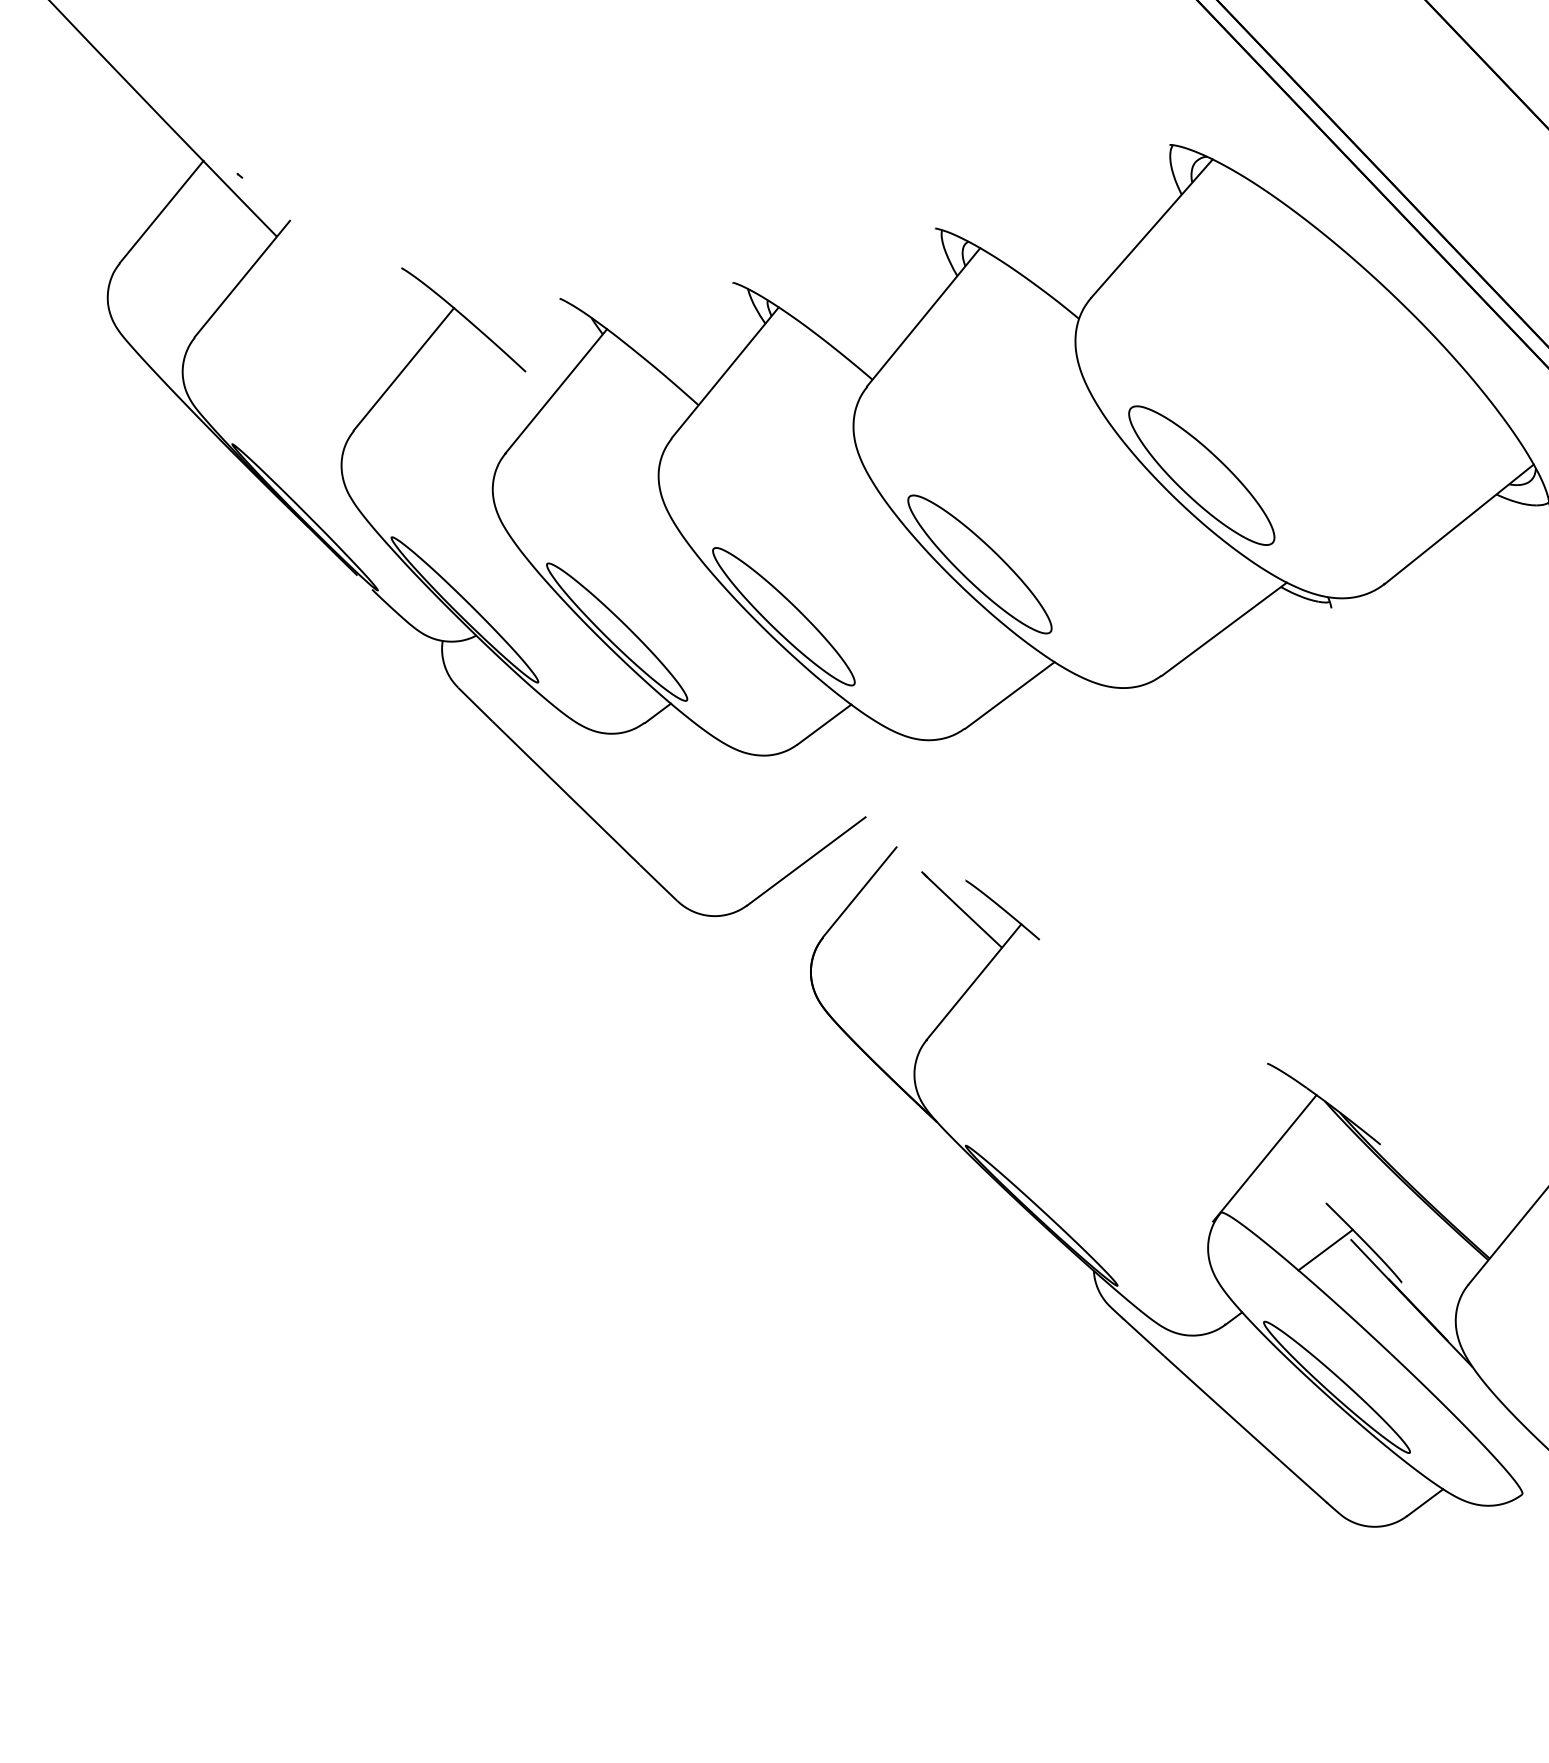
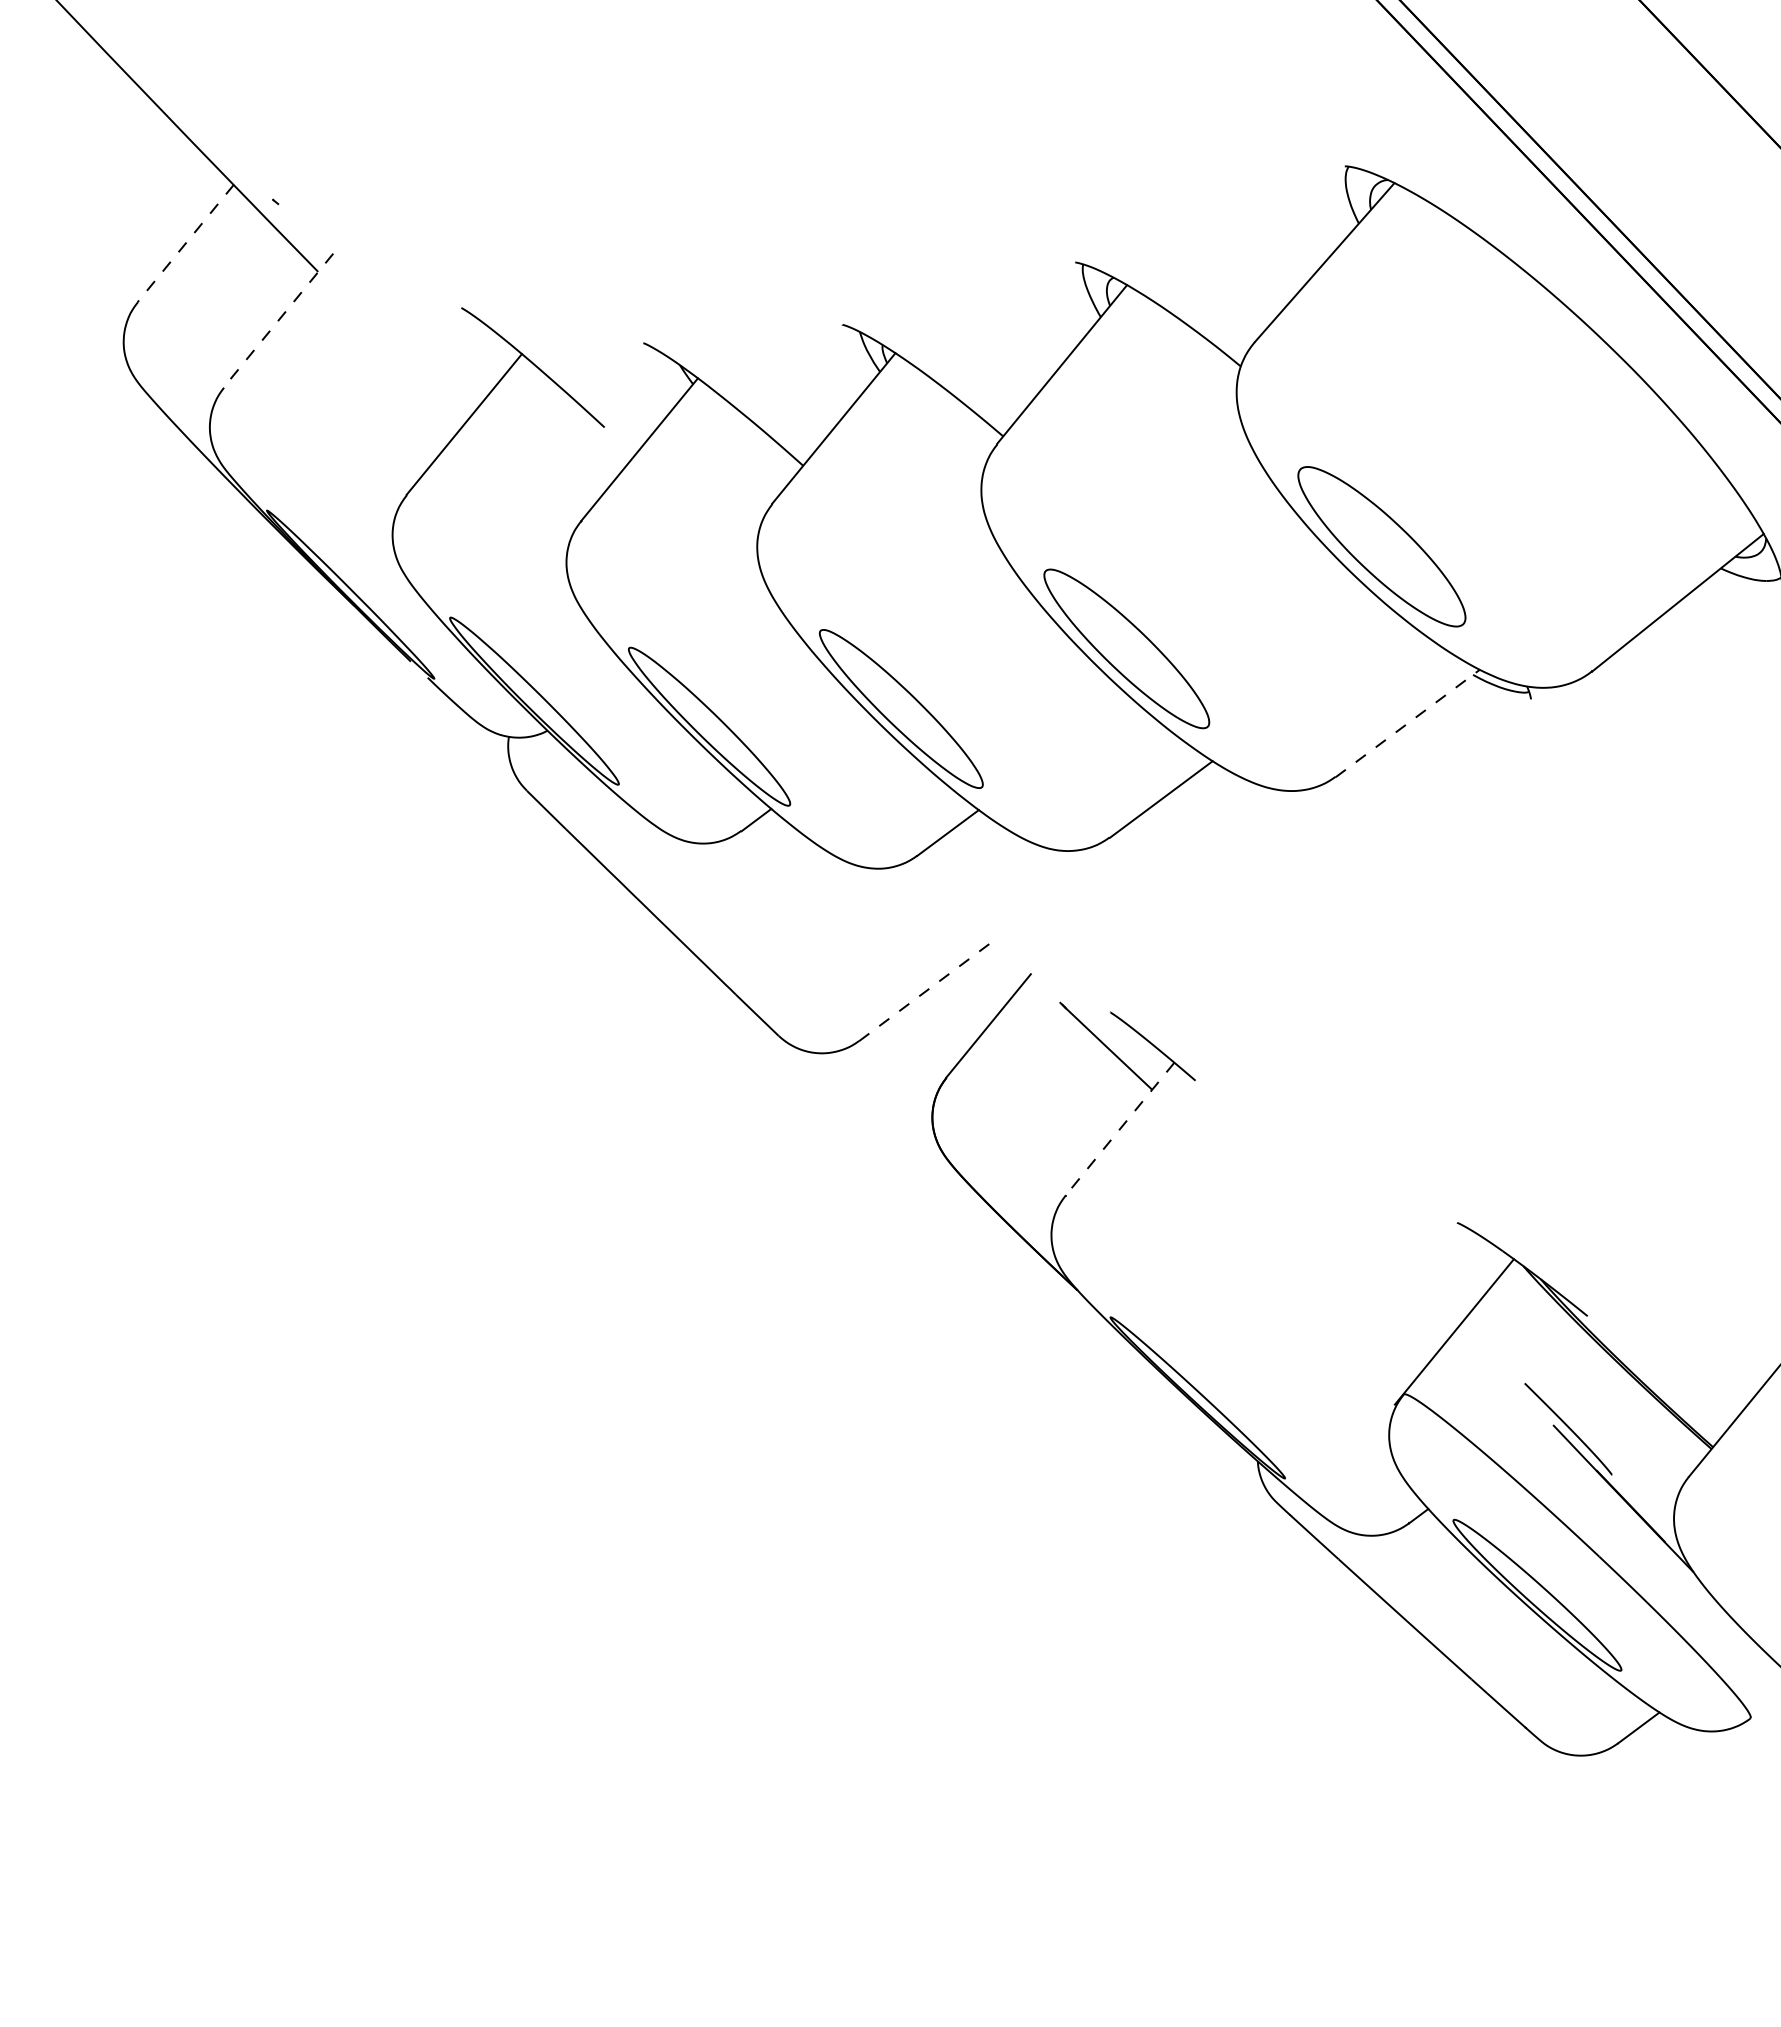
line: (161, 211) -> (185, 243), solid -> dashed
line: (242, 278) -> (278, 320), solid -> dashed
line: (1224, 629) -> (1407, 723), solid -> dashed
line: (806, 861) -> (927, 990), solid -> dashed
line: (973, 982) -> (1119, 1129), solid -> dashed
line: (1325, 1250) -> (1524, 1437), removed

